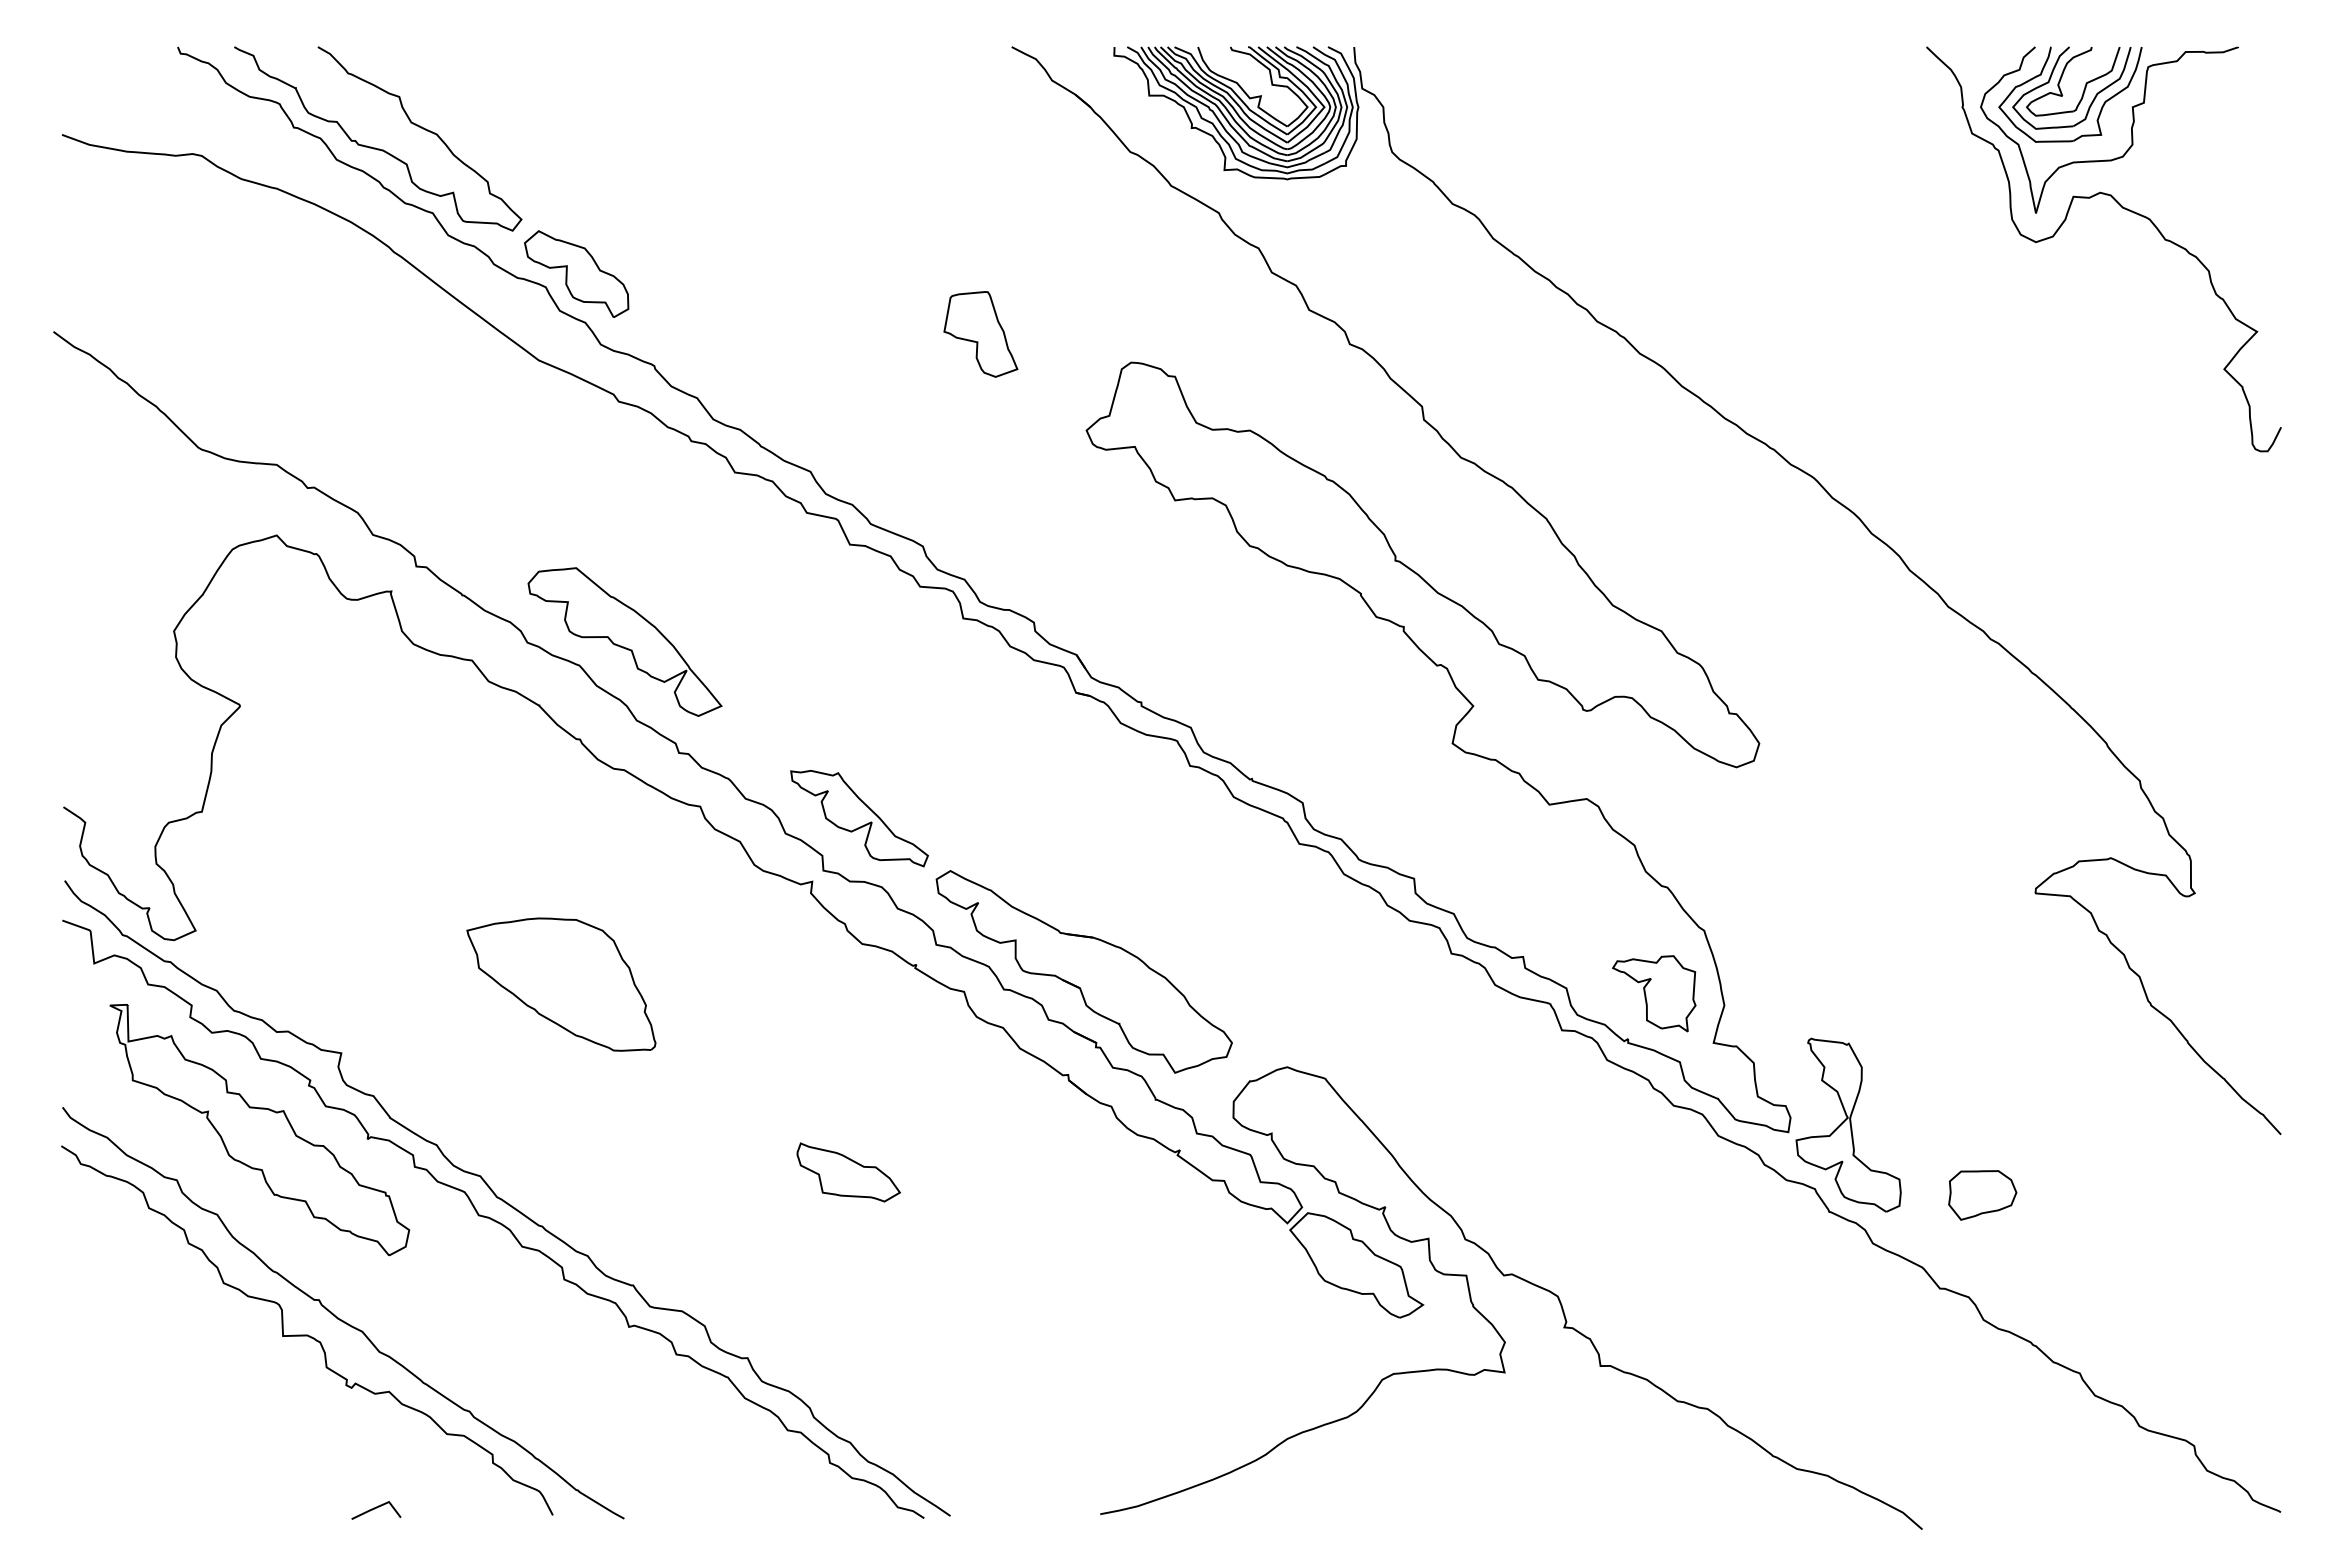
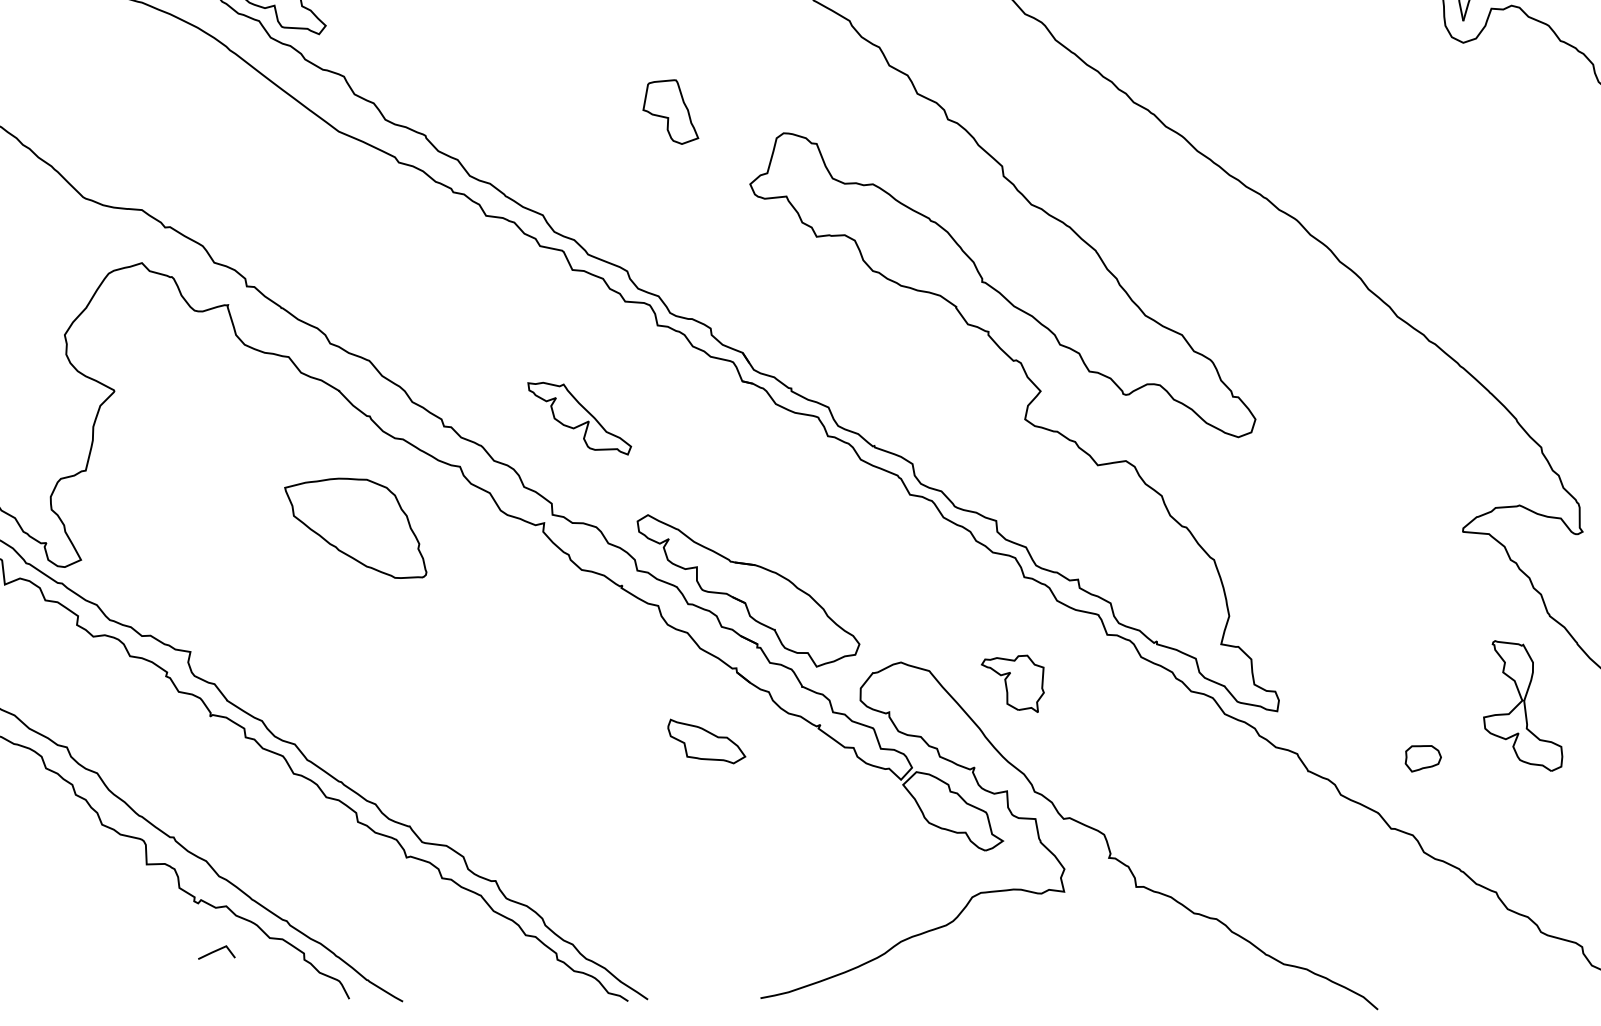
part: (576, 273) -> (367, 66), removed
part: (624, 641) -> (403, 342), removed
part: (859, 818) -> (579, 418), moved
part: (561, 984) -> (355, 528), moved
part: (1654, 993) -> (1013, 683), moved
part: (1848, 1124) -> (1523, 705), moved
part: (259, 1130) -> (129, 710), removed
part: (848, 1172) -> (706, 741), moved
part: (1982, 1195) -> (1423, 758), size x0.7
line: (376, 1508) -> (216, 951), moved

